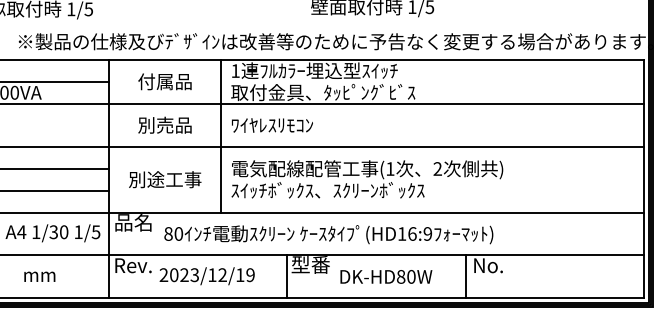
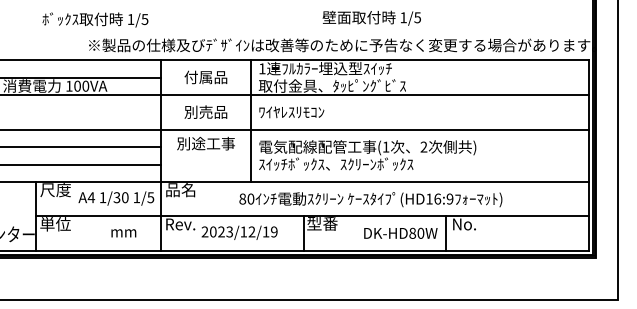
text: (164, 179) -> (205, 143), moved
text: (328, 234) -> (370, 199), moved
text: (385, 275) -> (400, 232), moved
text: (39, 277) -> (123, 233), moved

